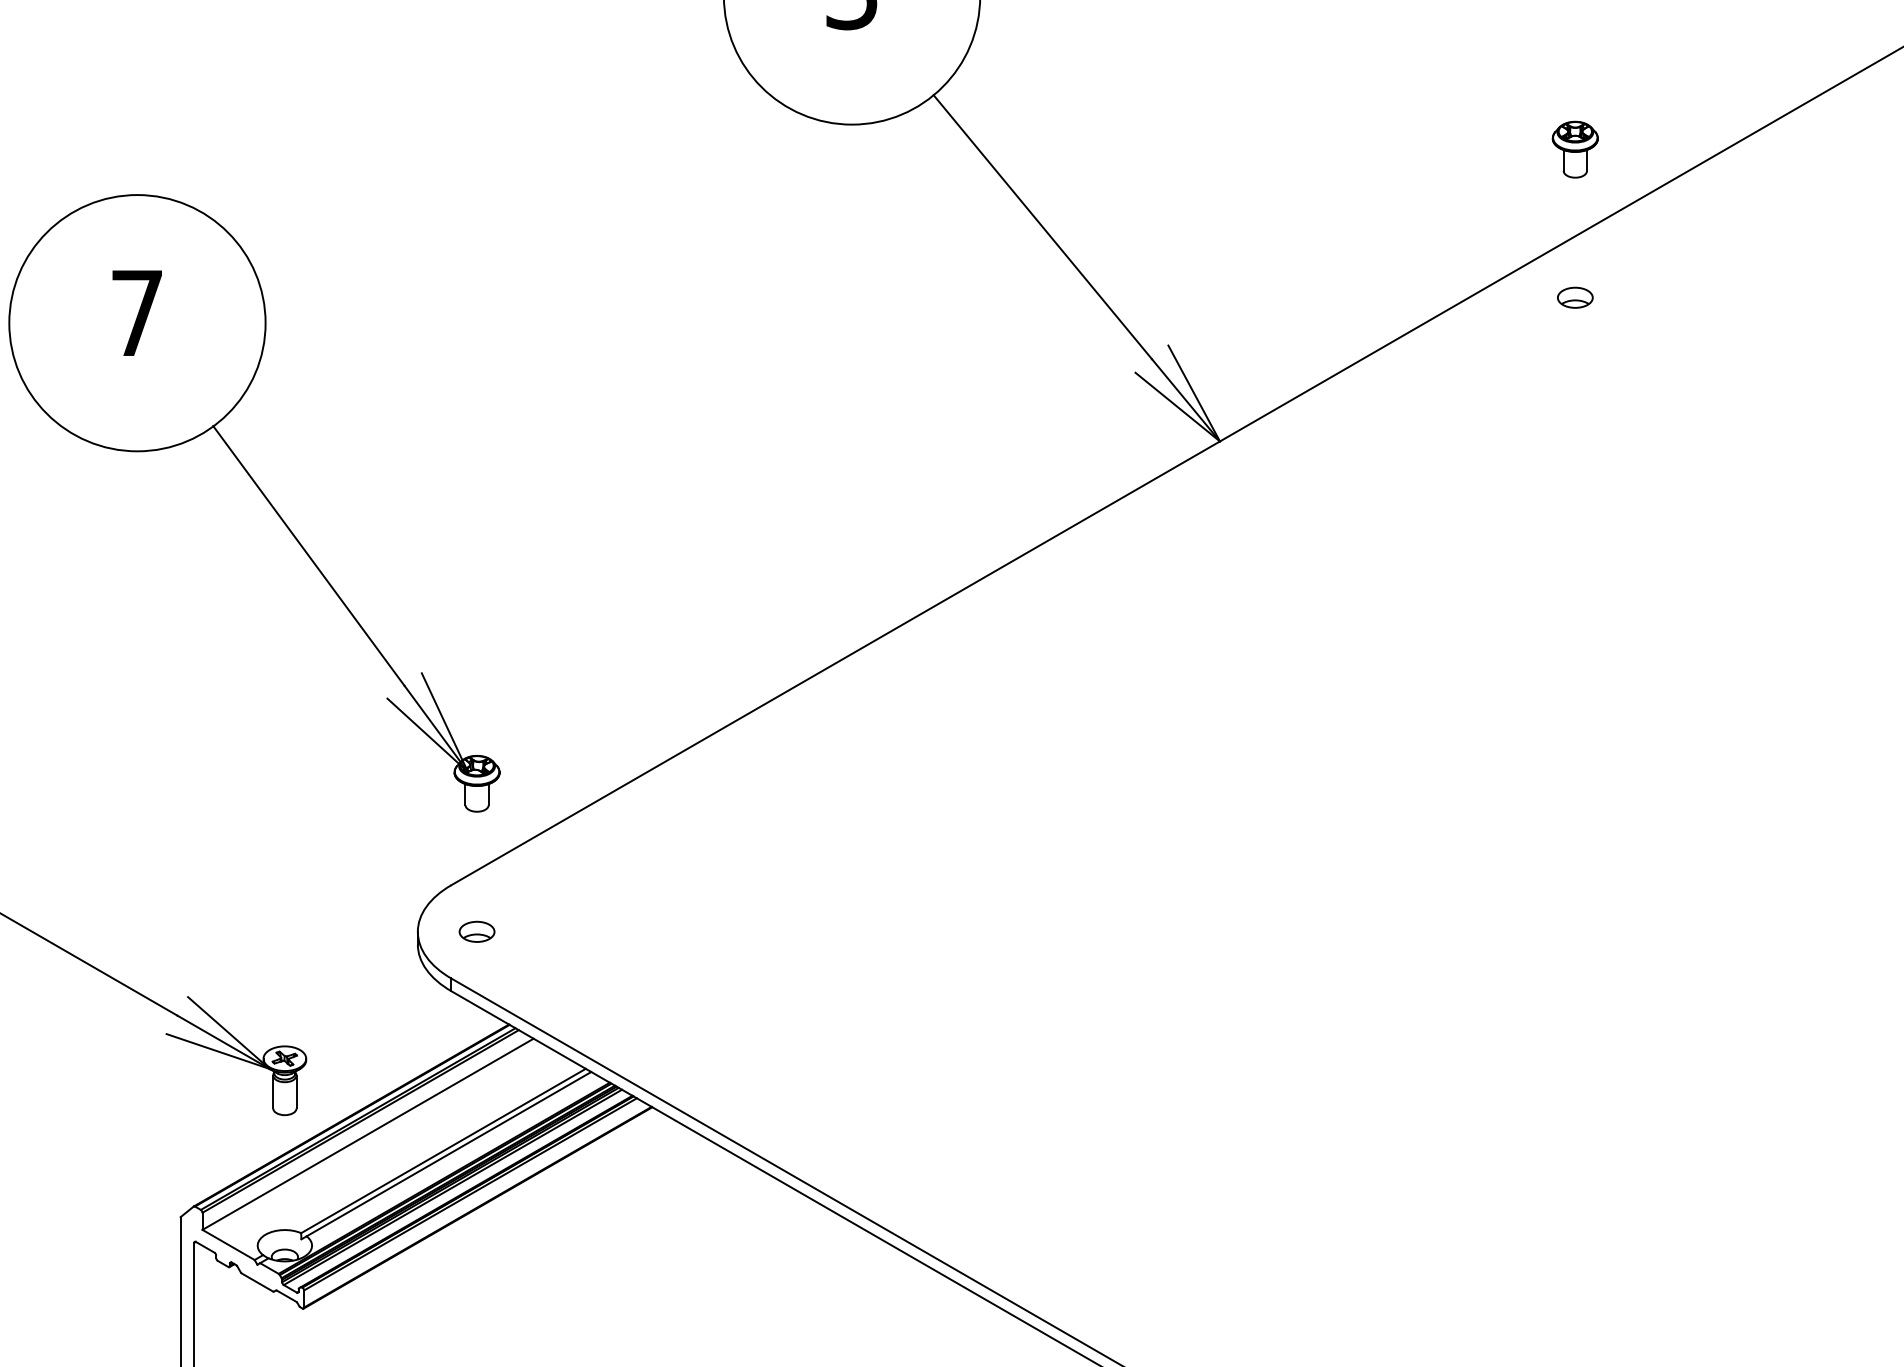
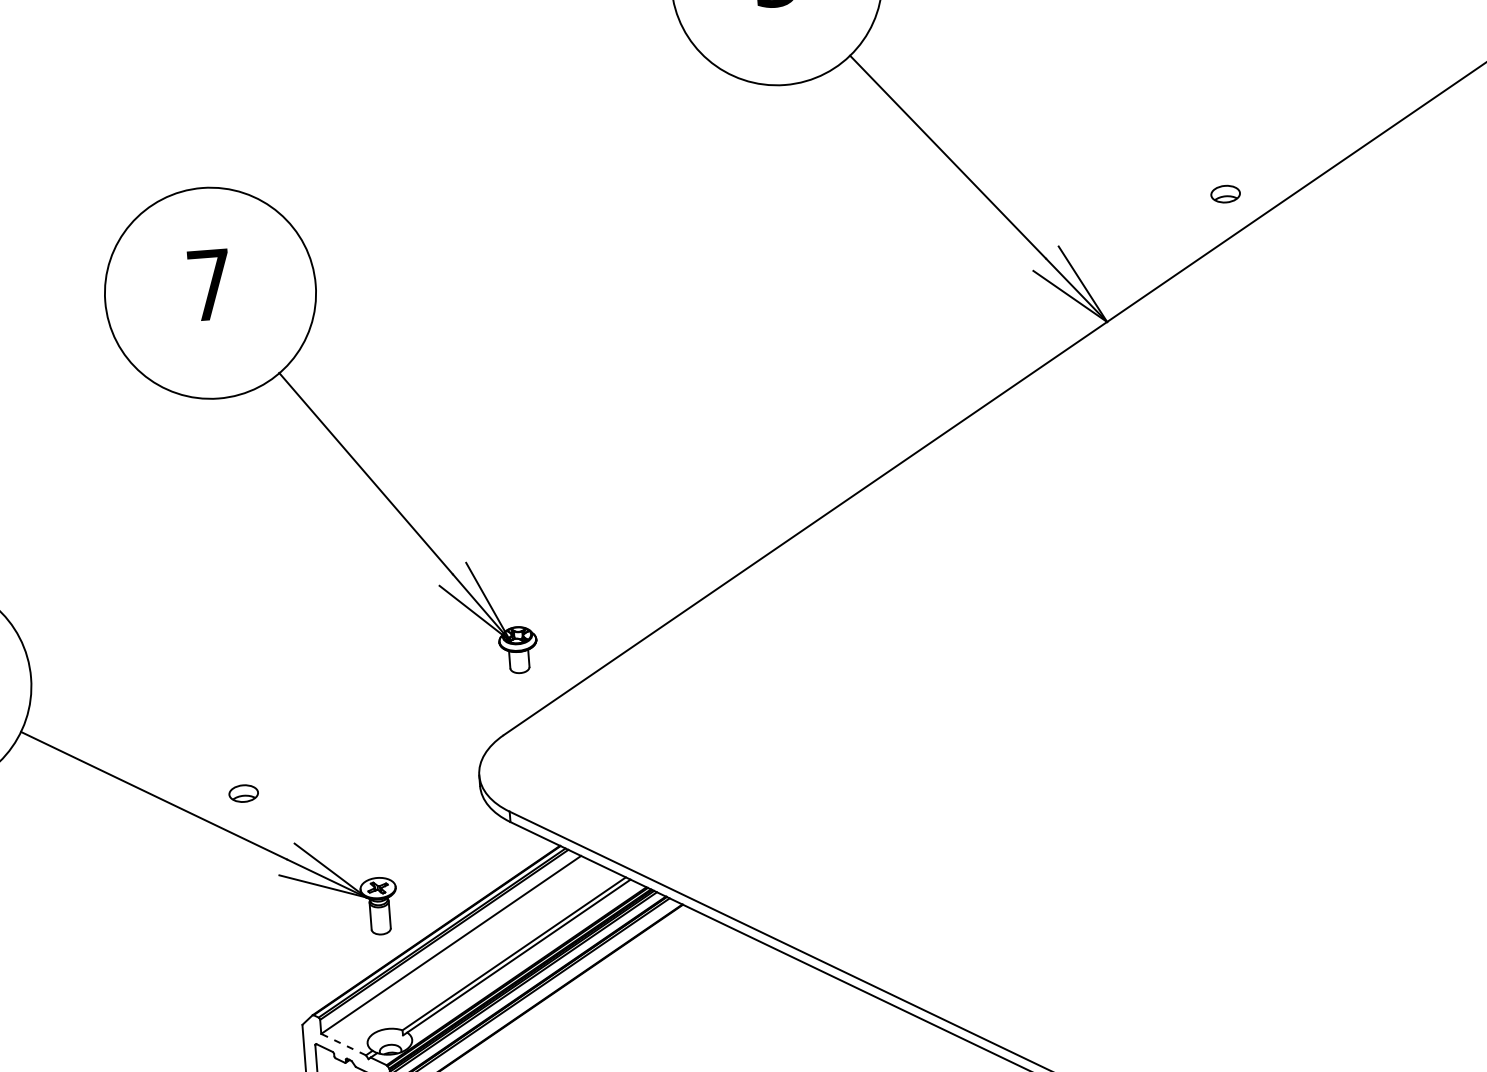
part: (1574, 149) -> (1379, 59), removed
part: (1575, 297) -> (1225, 193), moved
part: (476, 931) -> (243, 793), moved
line: (228, 1244) -> (343, 1044), solid -> dashed

